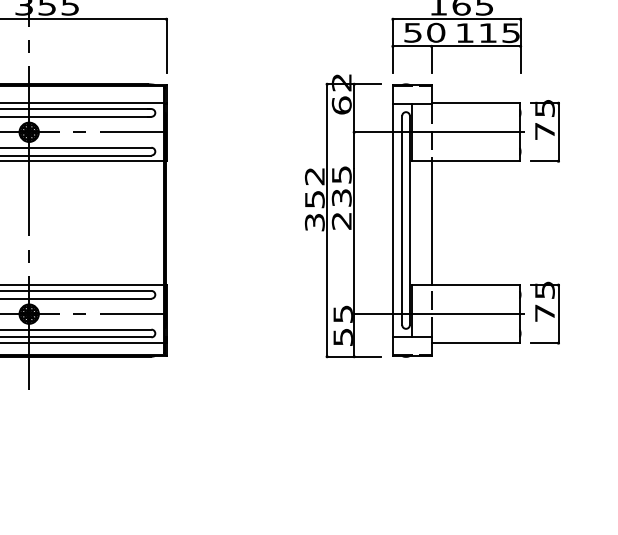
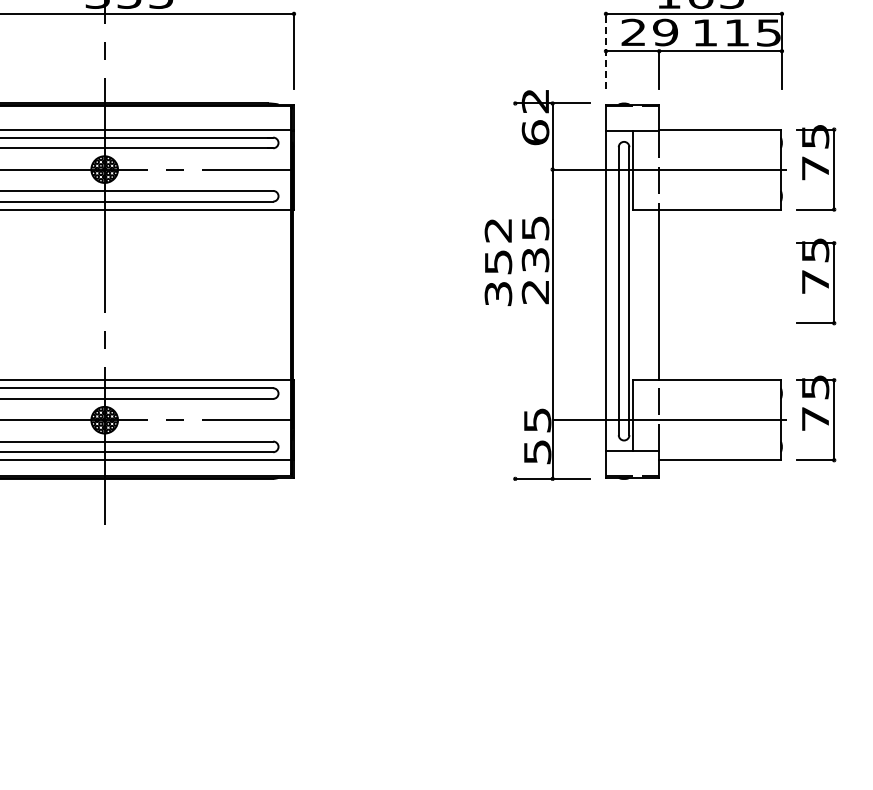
text: (424, 32) -> (649, 32), 50 -> 29
line: (392, 45) -> (605, 50), solid -> dashed
part: (545, 213) -> (816, 281), added
line: (327, 220) -> (515, 291), removed

